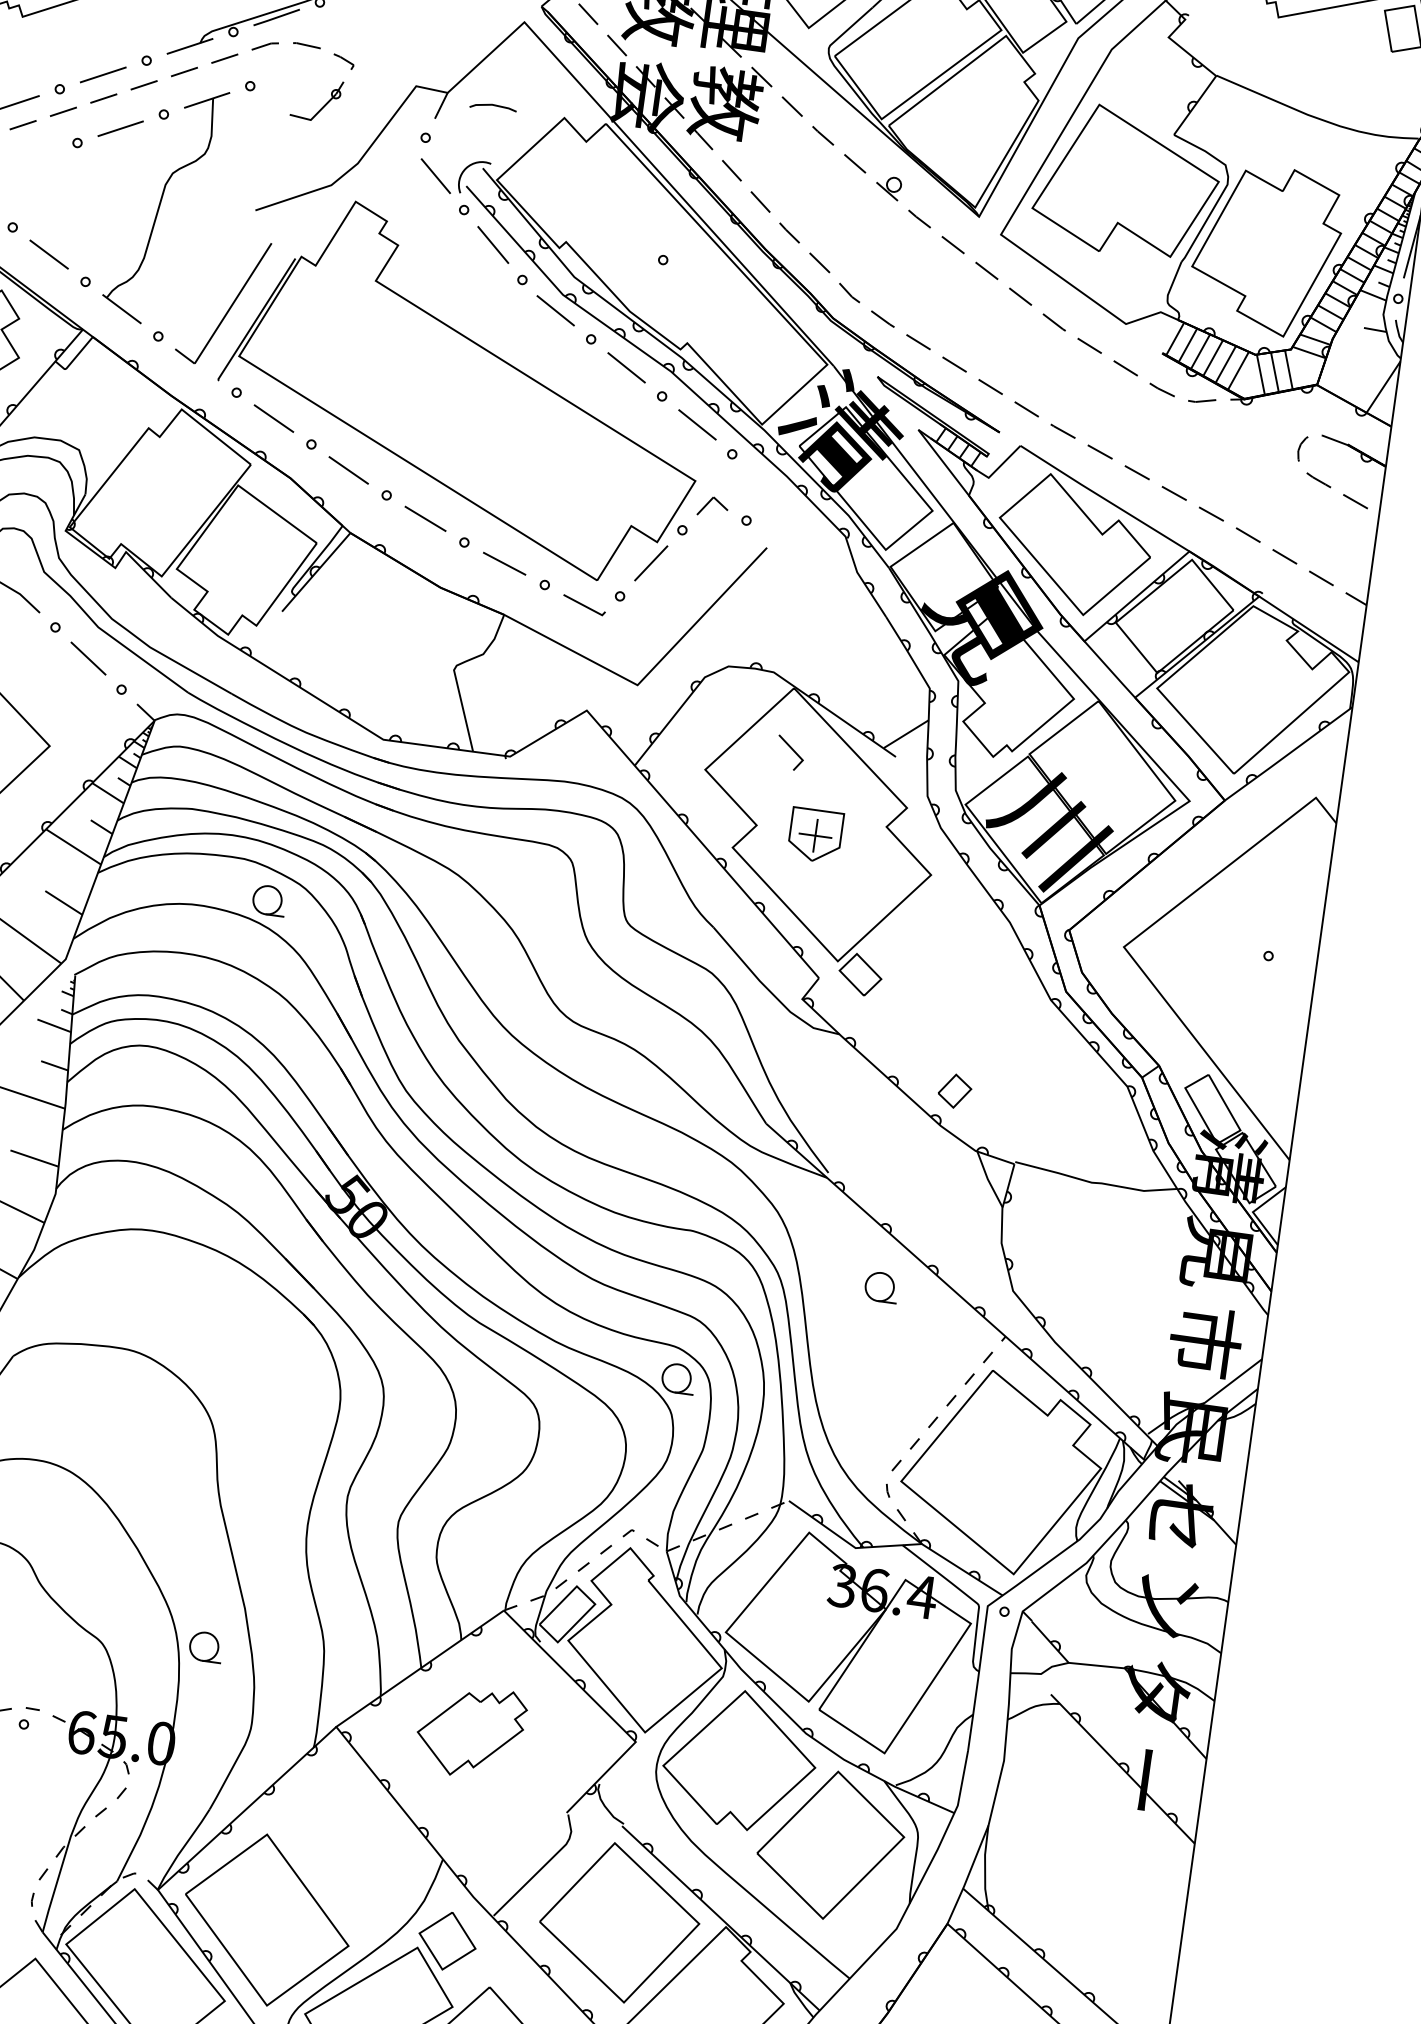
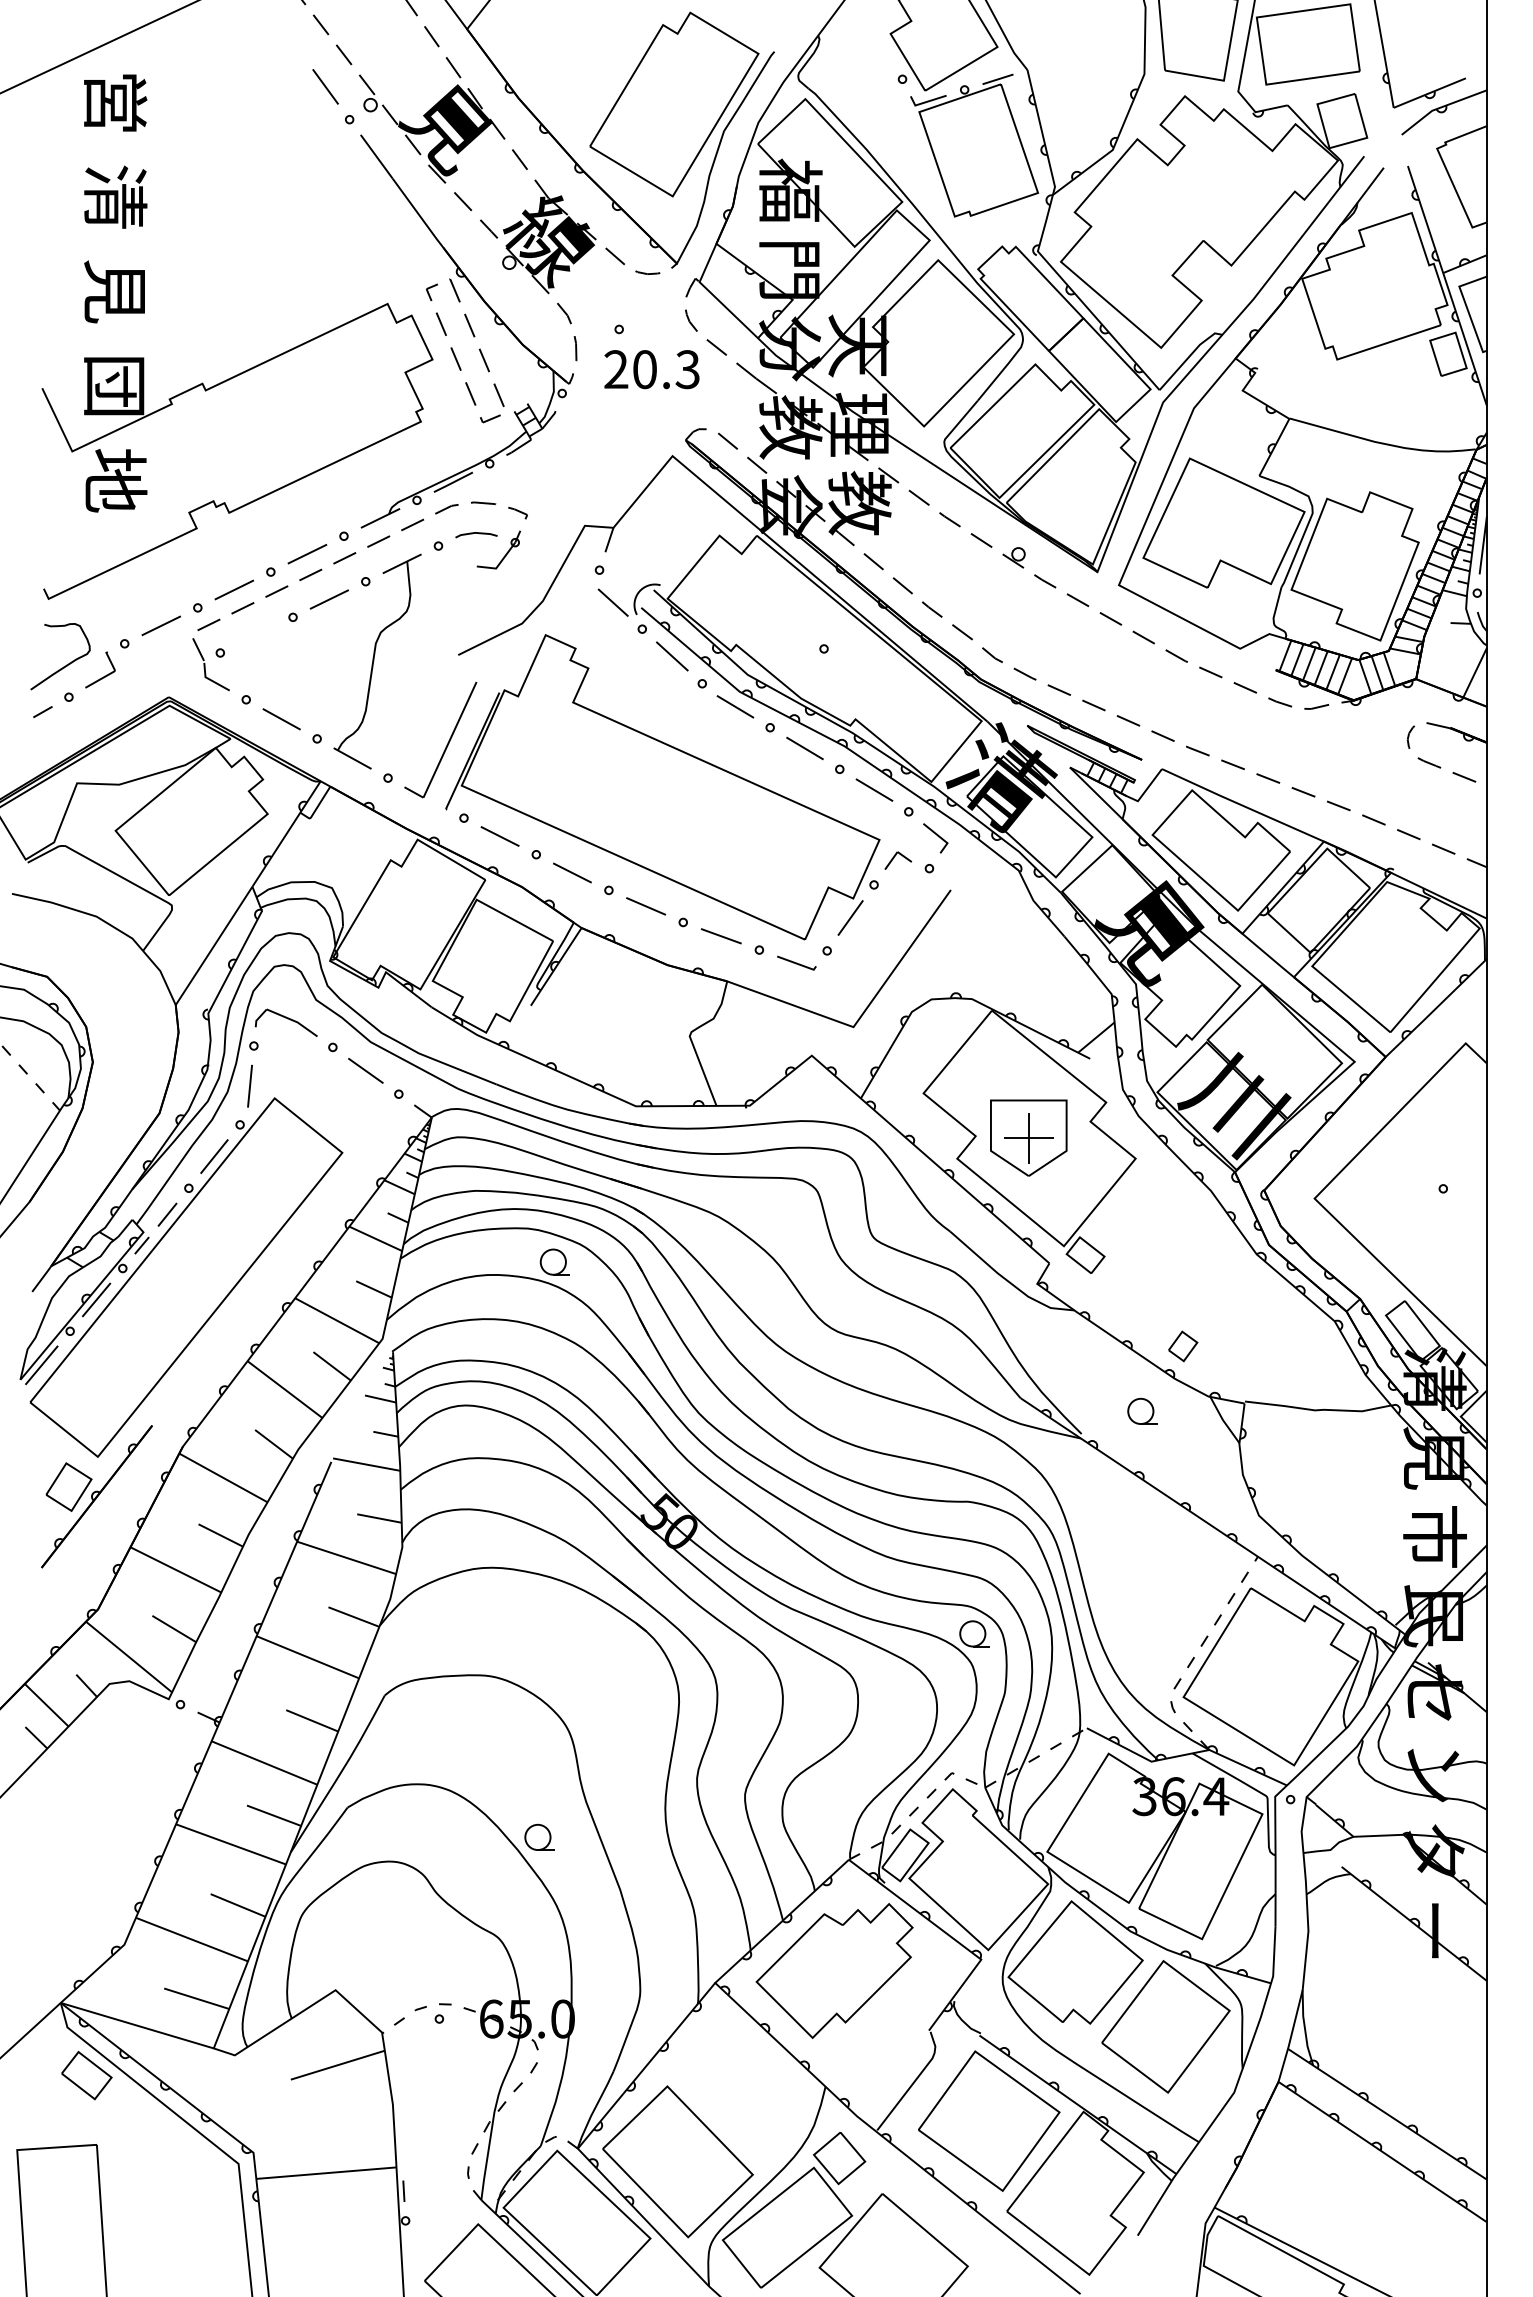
line: (493, 105) -> (476, 533), moved
line: (792, 751) -> (937, 836), moved
part: (815, 834) -> (1028, 1137), size x1.67
part: (881, 1286) -> (1142, 1410), moved
part: (206, 1645) -> (539, 1836), moved
part: (470, 1731) -> (834, 1970), size x1.67

